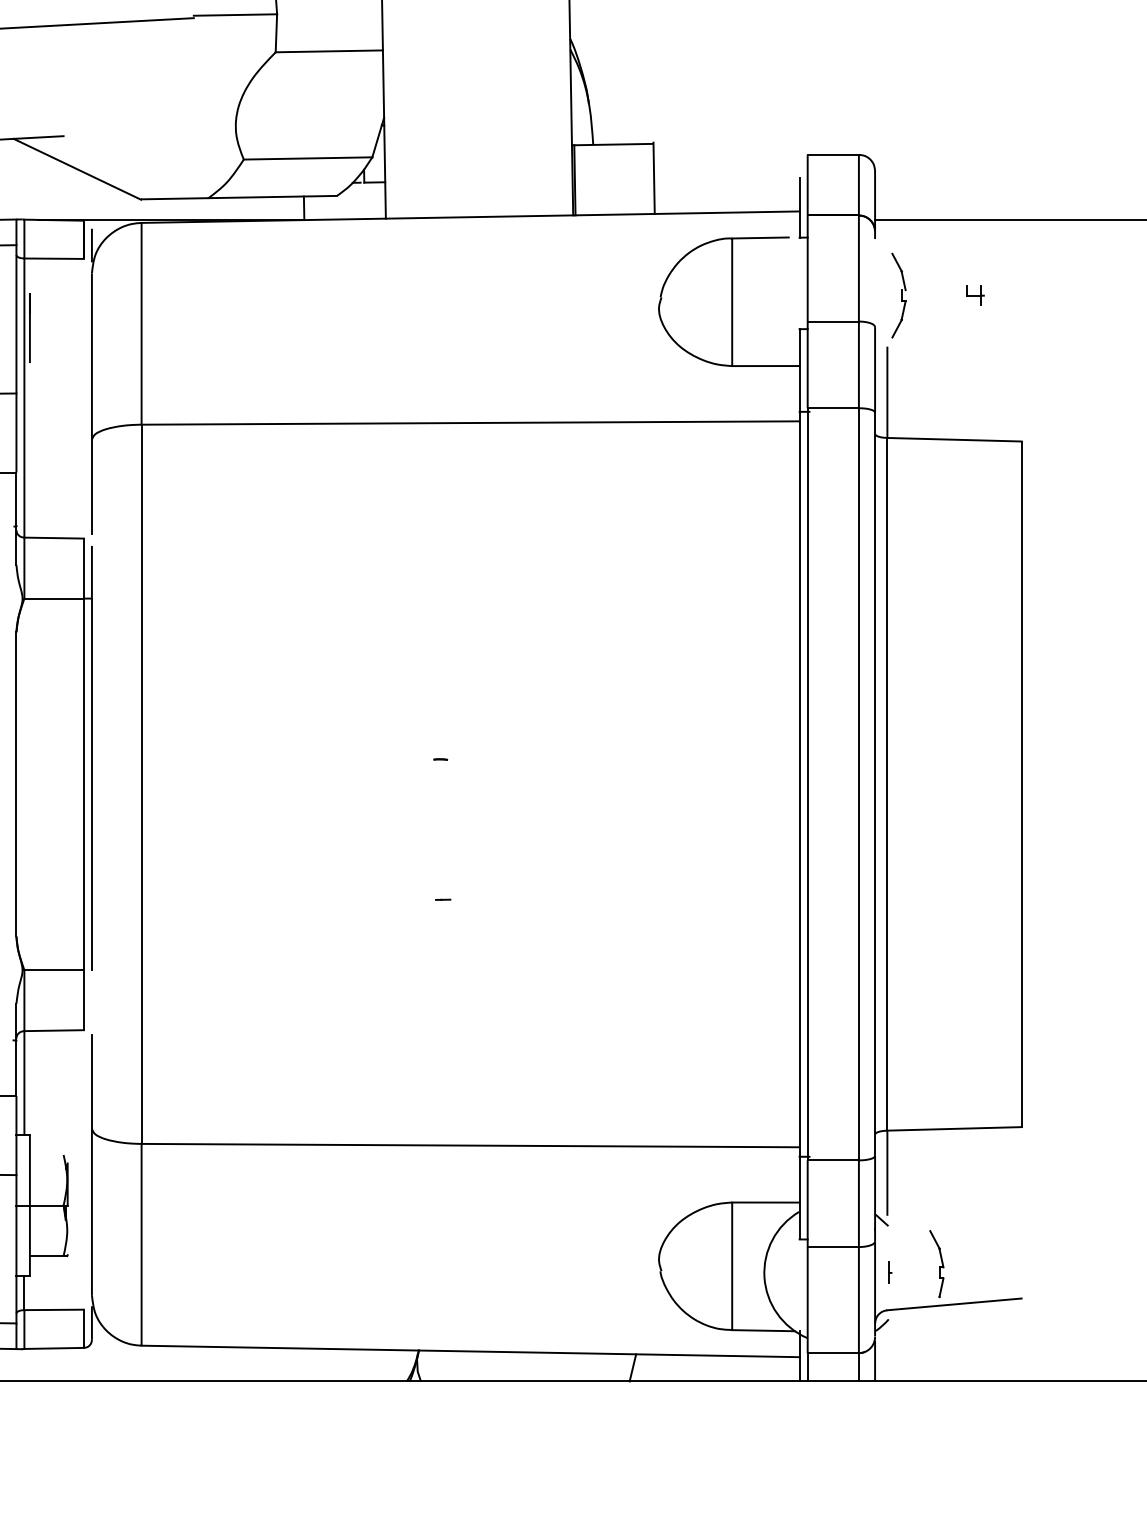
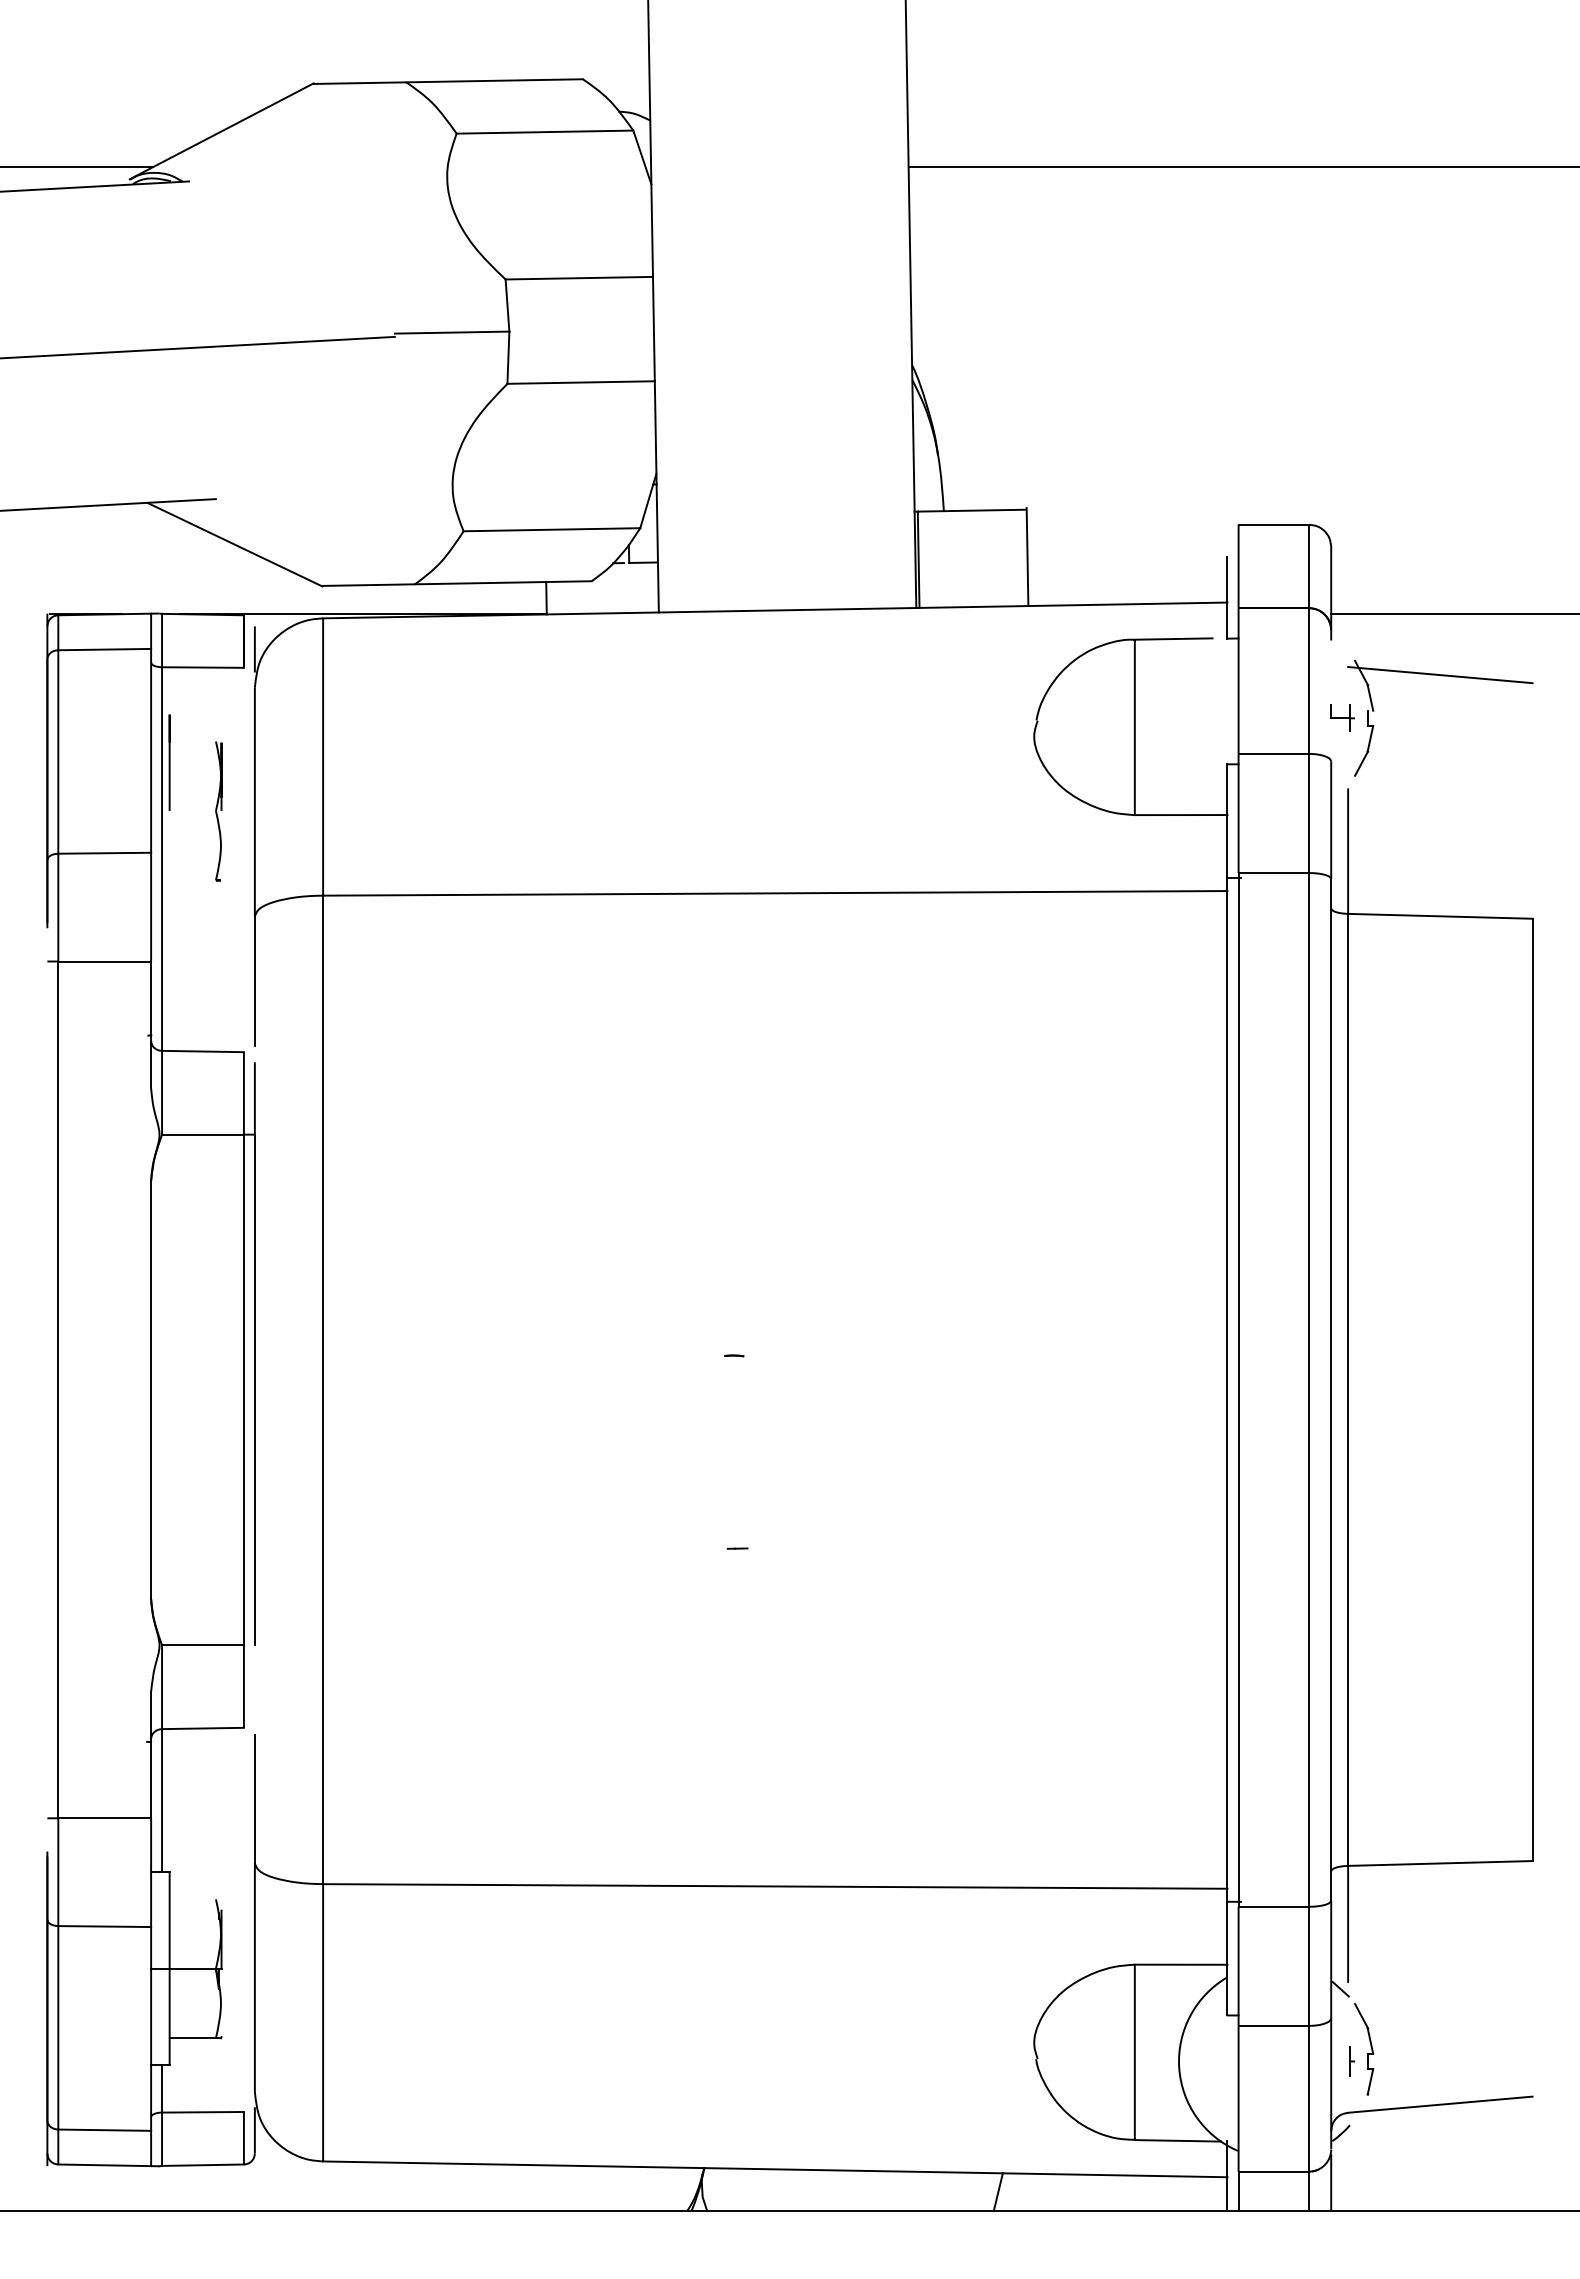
line: (954, 264) -> (1440, 675), added
part: (975, 295) -> (1342, 717), moved
part: (65, 363) -> (218, 811), added
part: (937, 1263) -> (1364, 2048), moved

